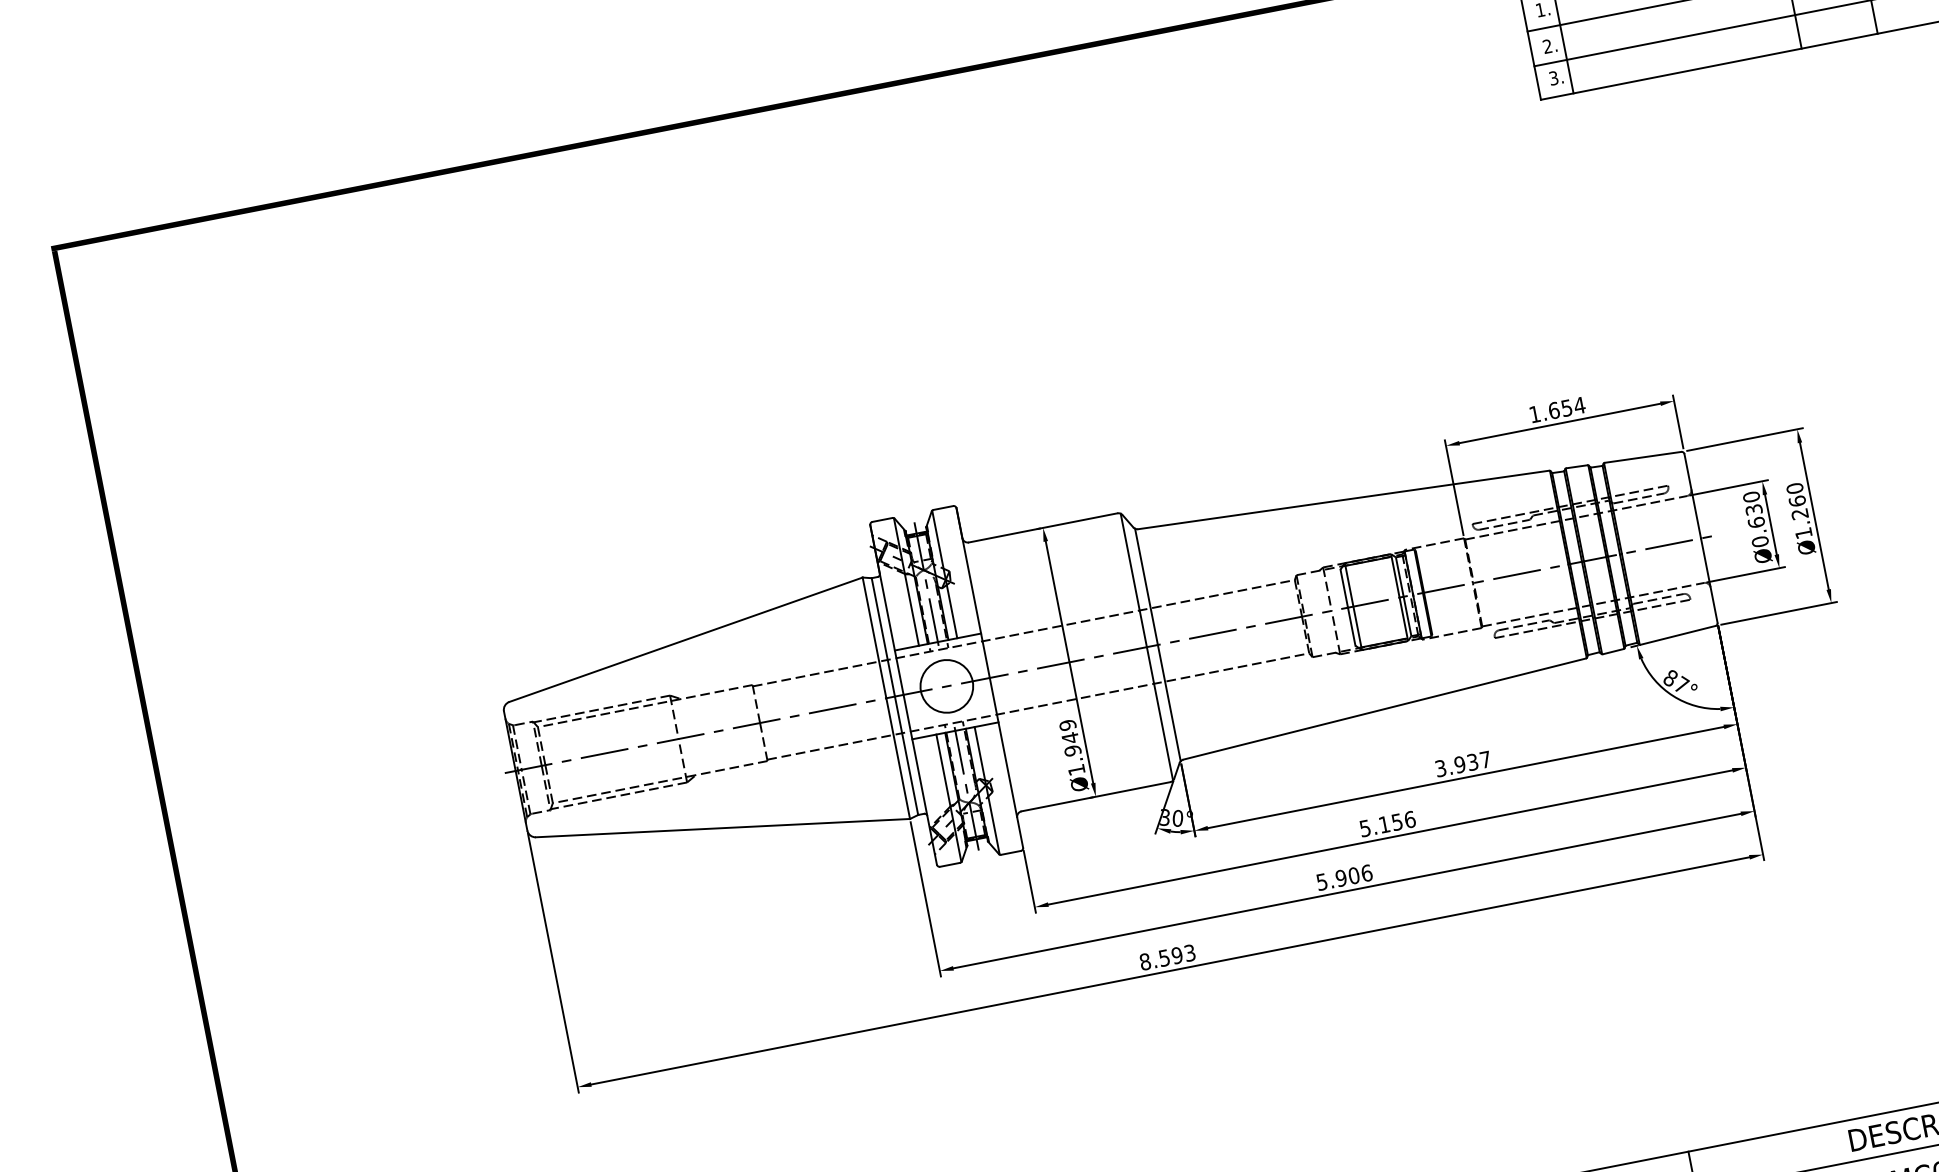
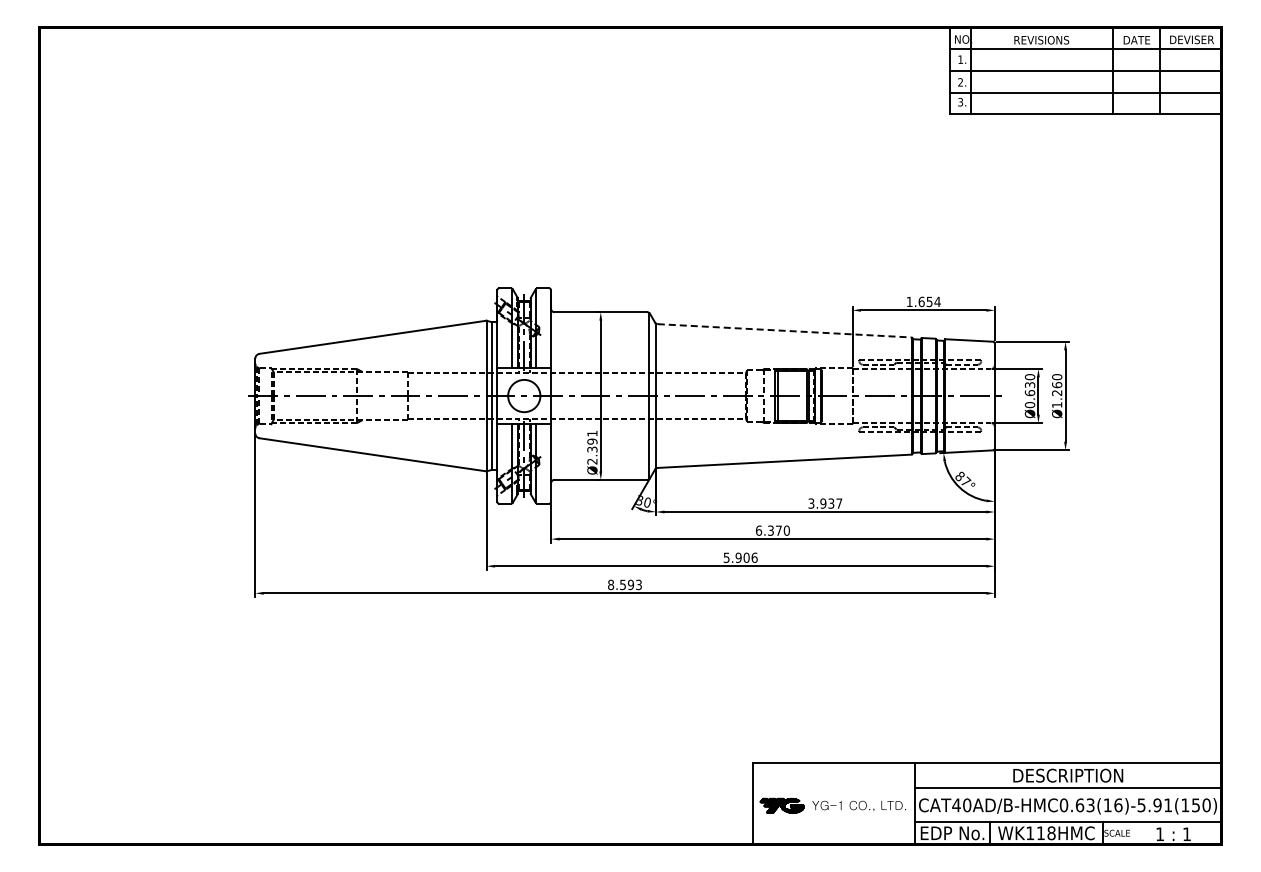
line: (1343, 499) -> (784, 330), solid -> dashed
text: (1072, 747) -> (592, 447), Ø1.949 -> Ø2.391
text: (1386, 823) -> (772, 530), 5.156 -> 6.370

